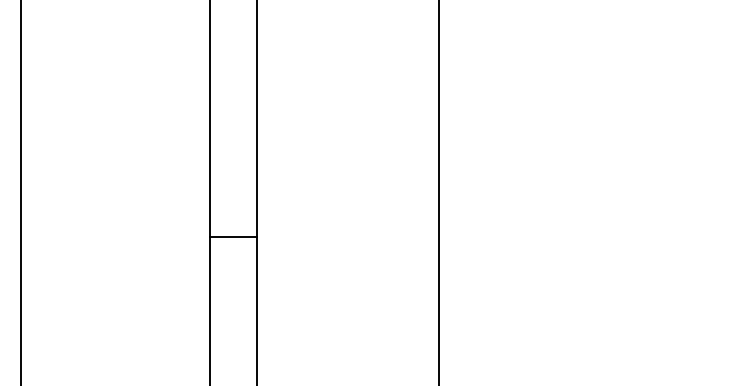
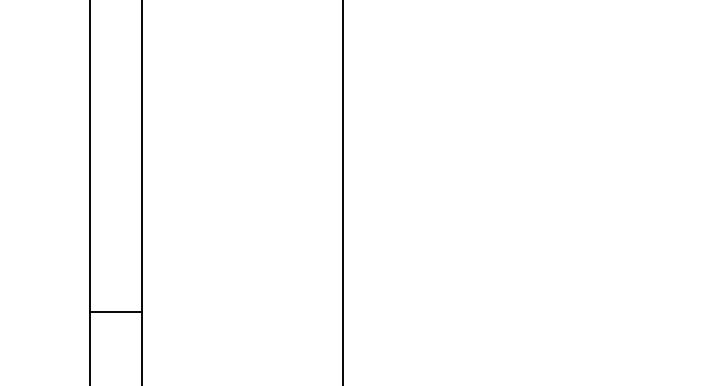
line: (233, 237) -> (115, 312), moved

